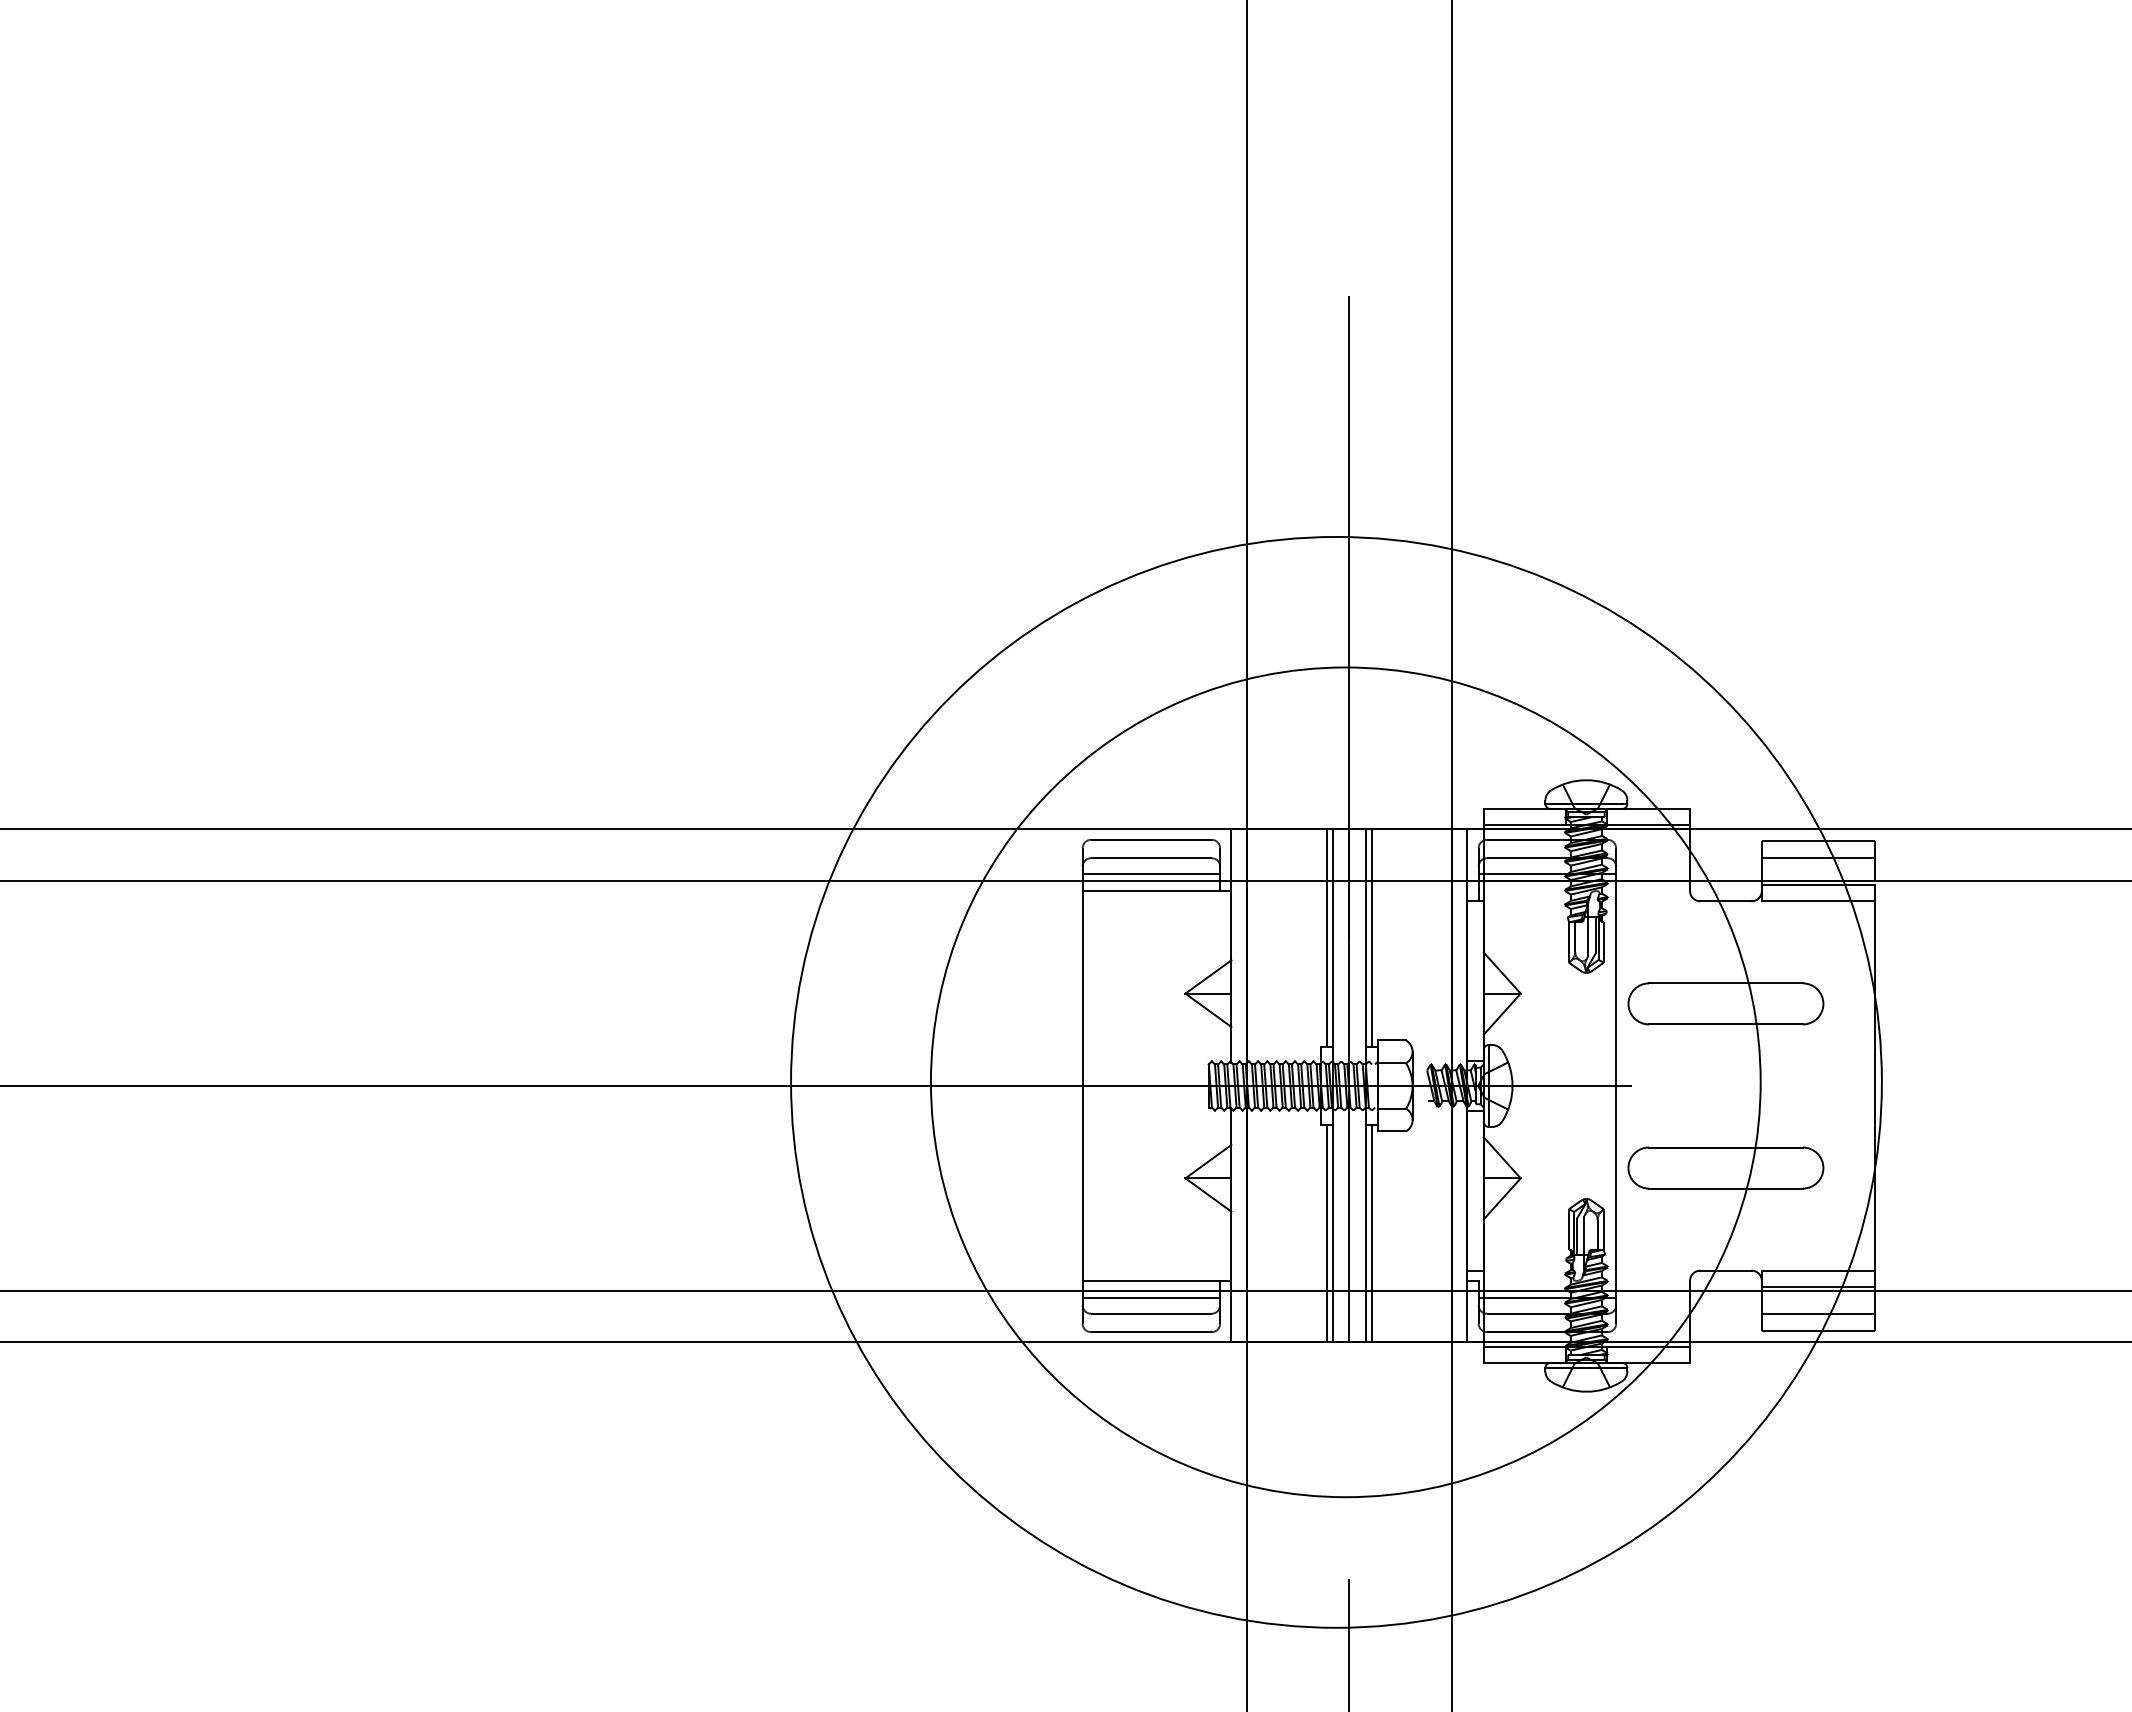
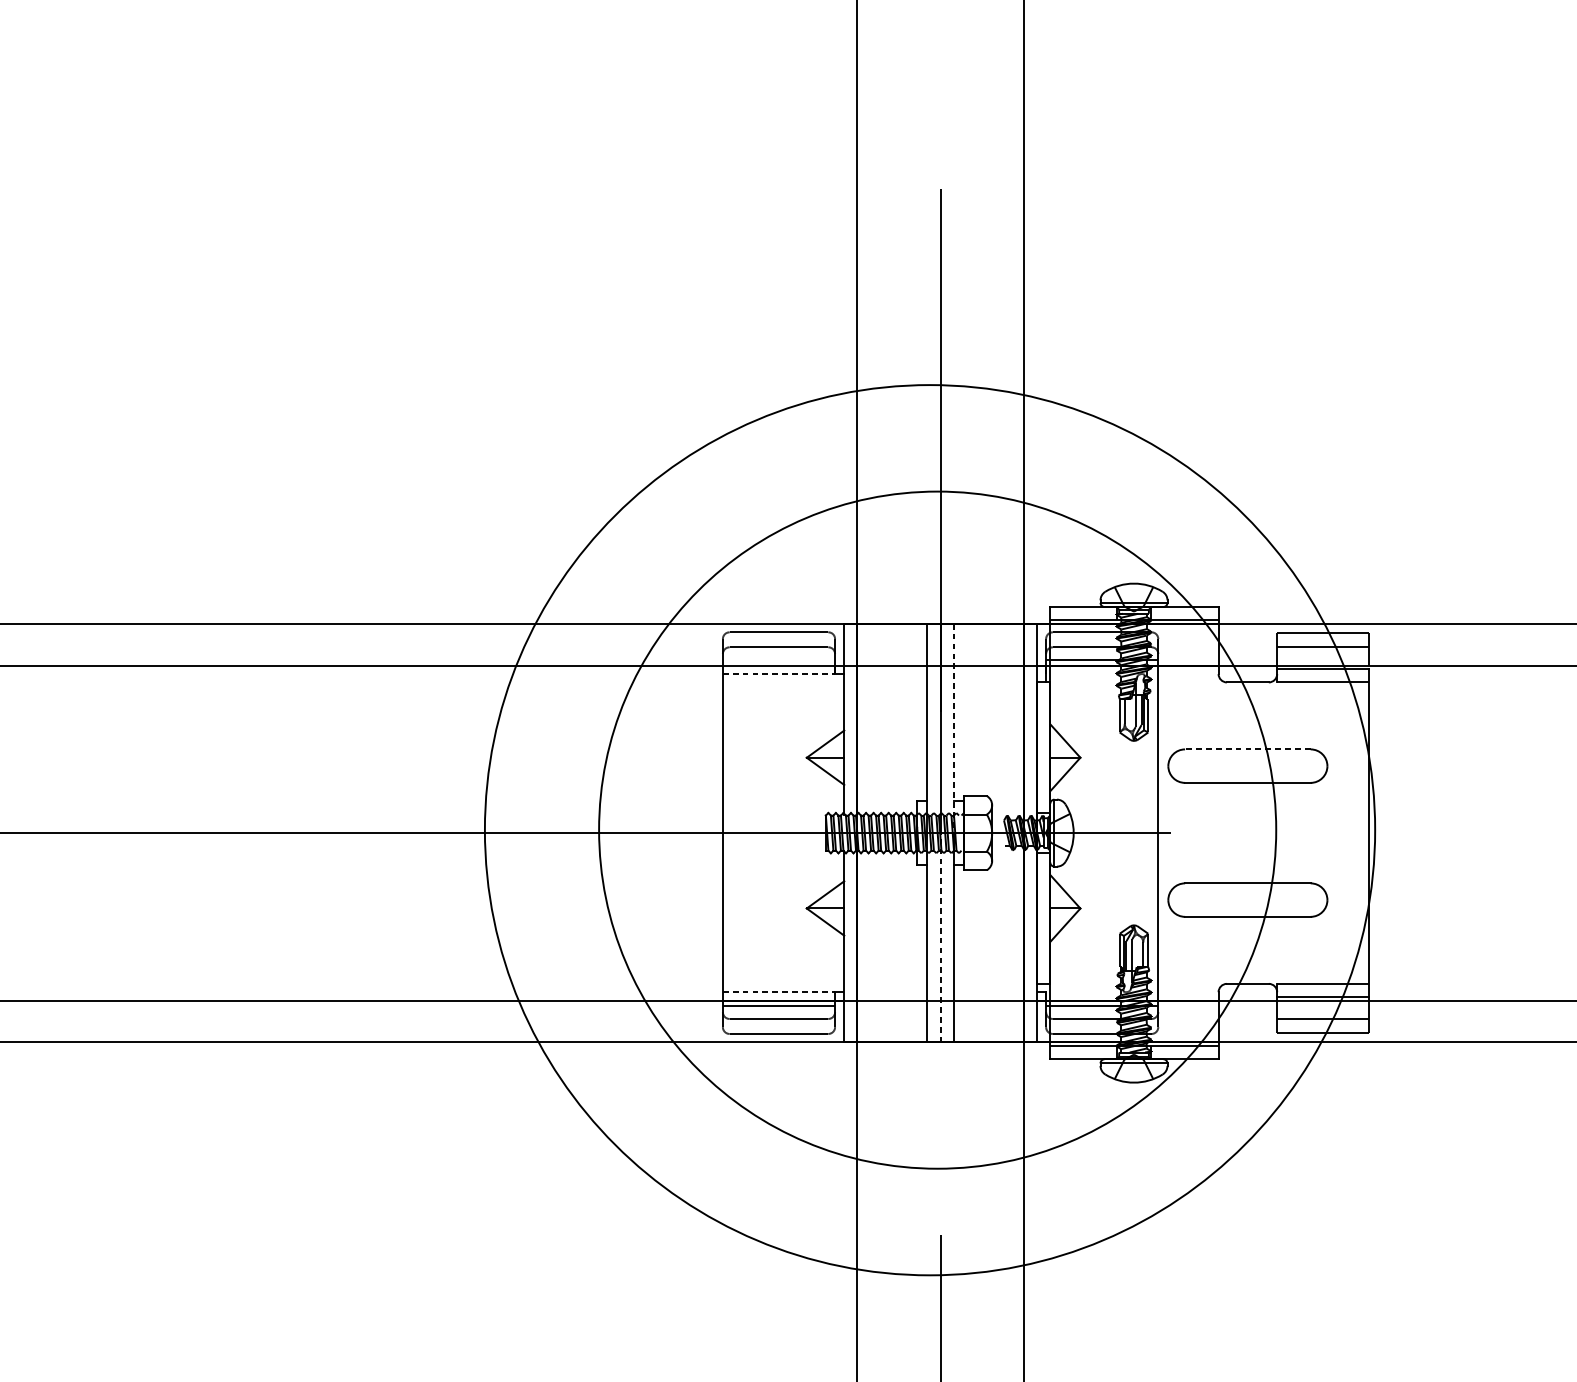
line: (1151, 874) -> (779, 660), removed
line: (1151, 891) -> (779, 674), solid -> dashed
line: (1326, 938) -> (921, 712), removed
line: (1371, 938) -> (958, 712), removed
line: (1365, 958) -> (953, 729), solid -> dashed
line: (1725, 983) -> (1247, 749), solid -> dashed
line: (1349, 1213) -> (940, 937), solid -> dashed
line: (1326, 1233) -> (921, 953), removed
line: (1371, 1233) -> (958, 953), removed
line: (1151, 1280) -> (779, 991), solid -> dashed

